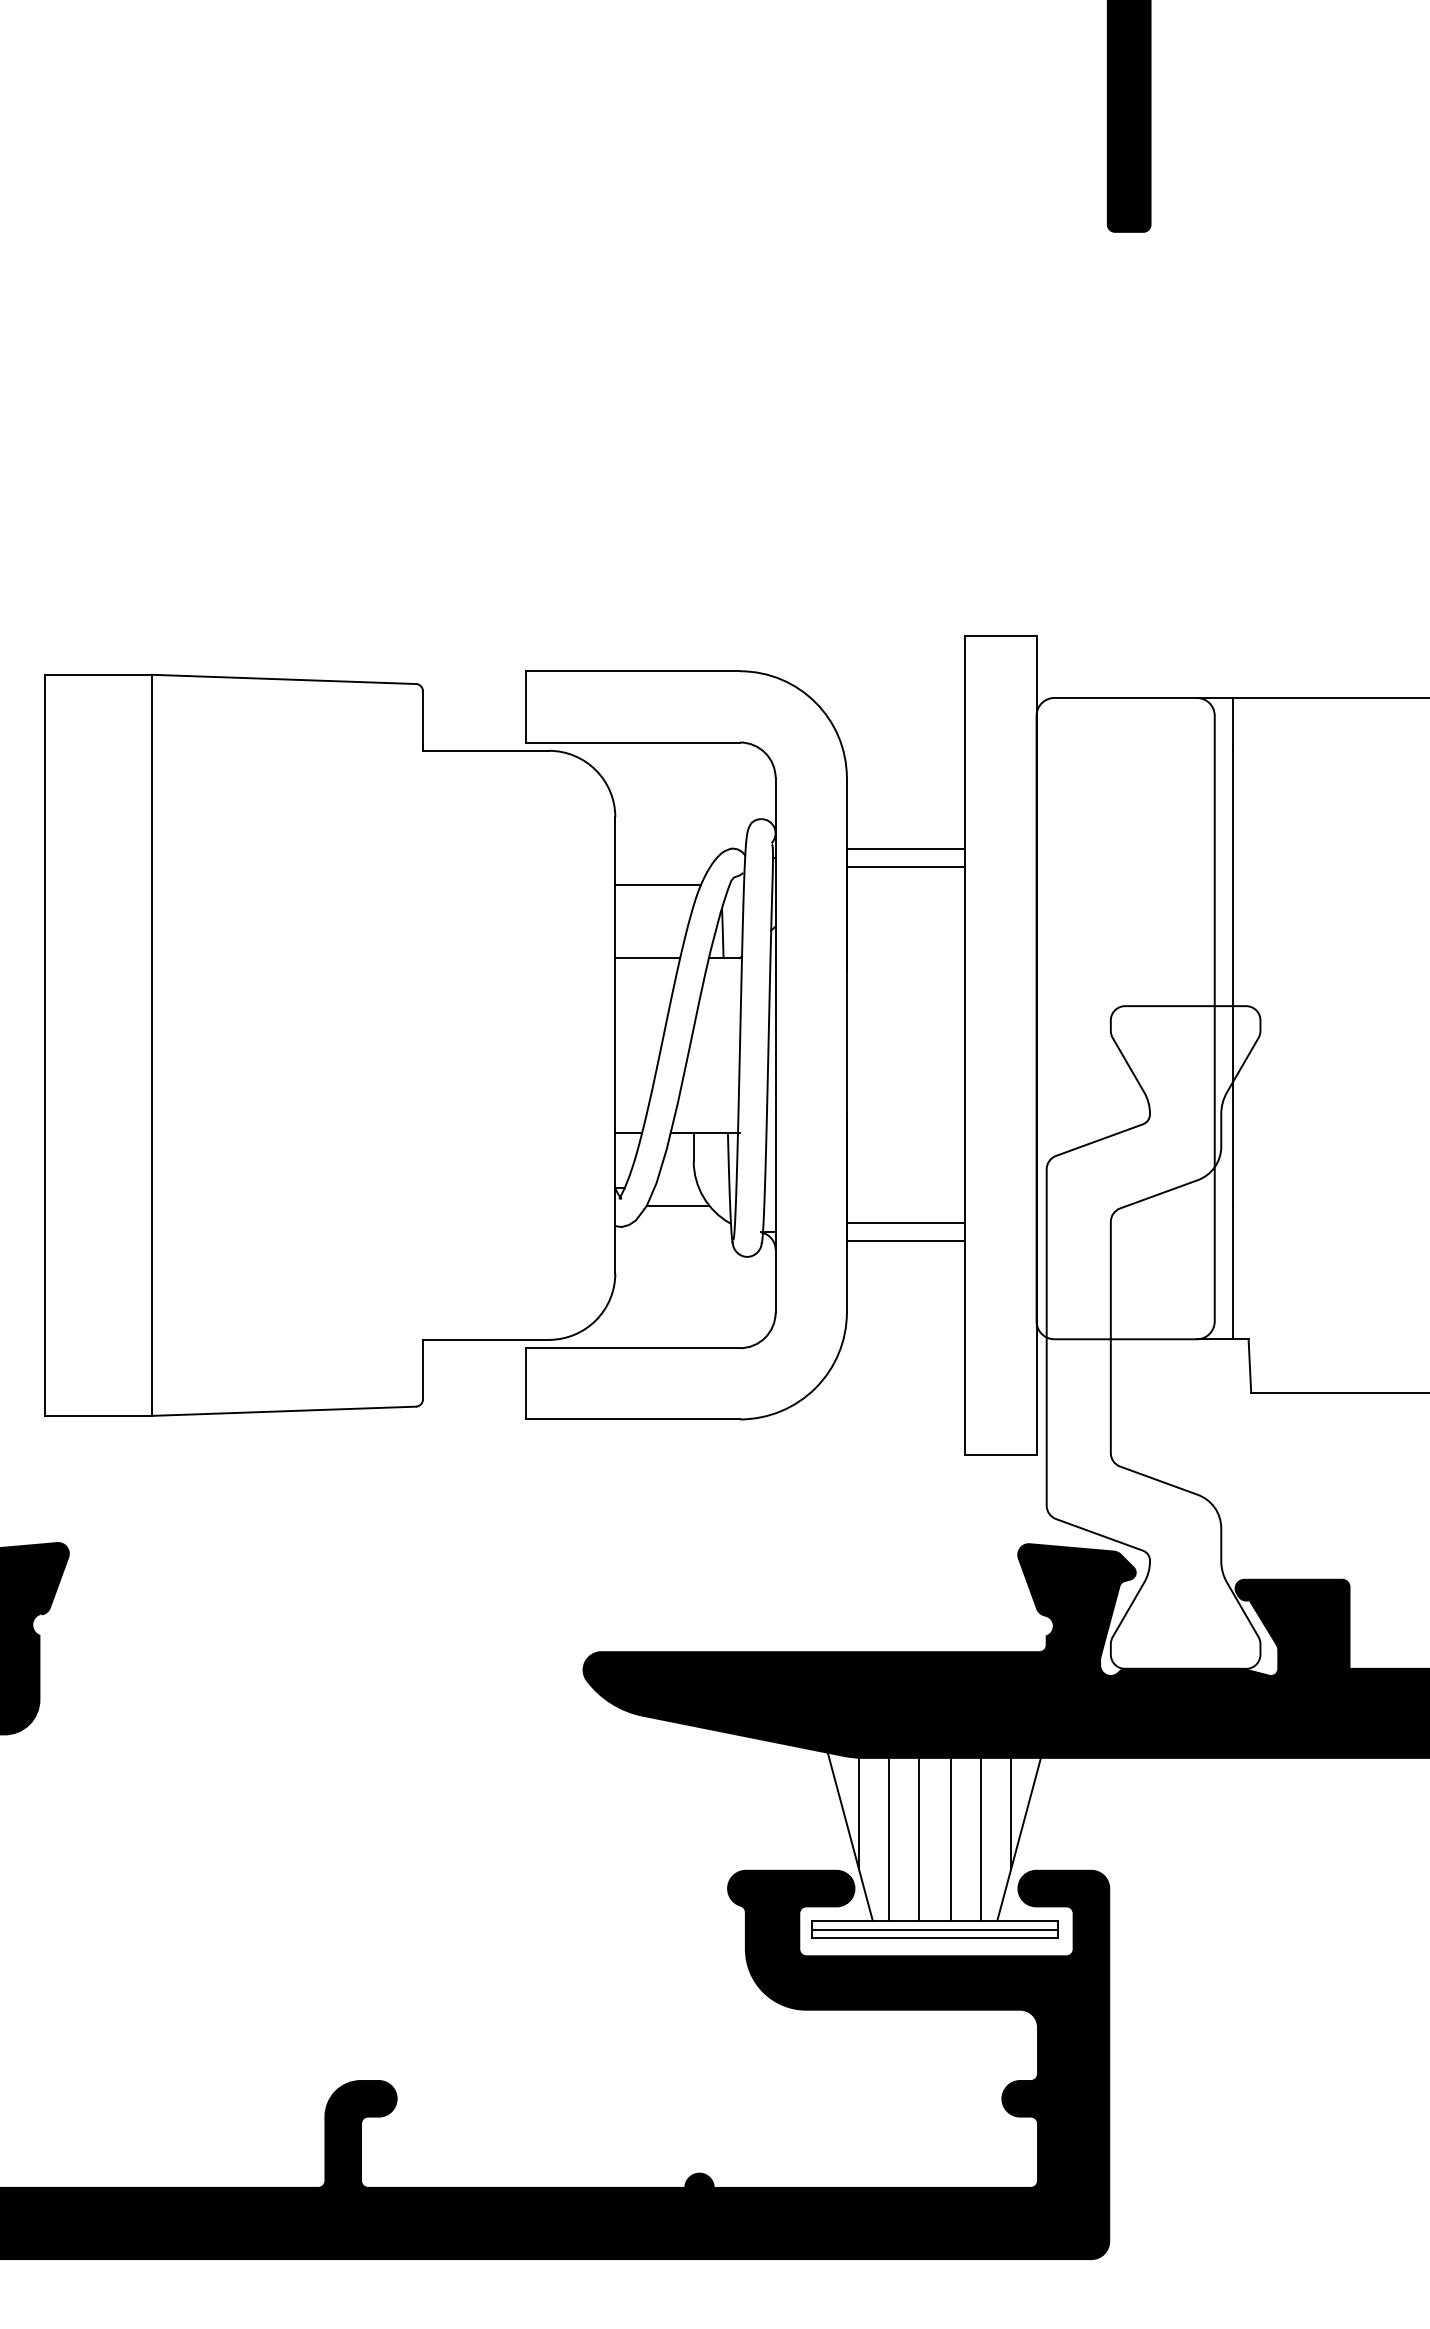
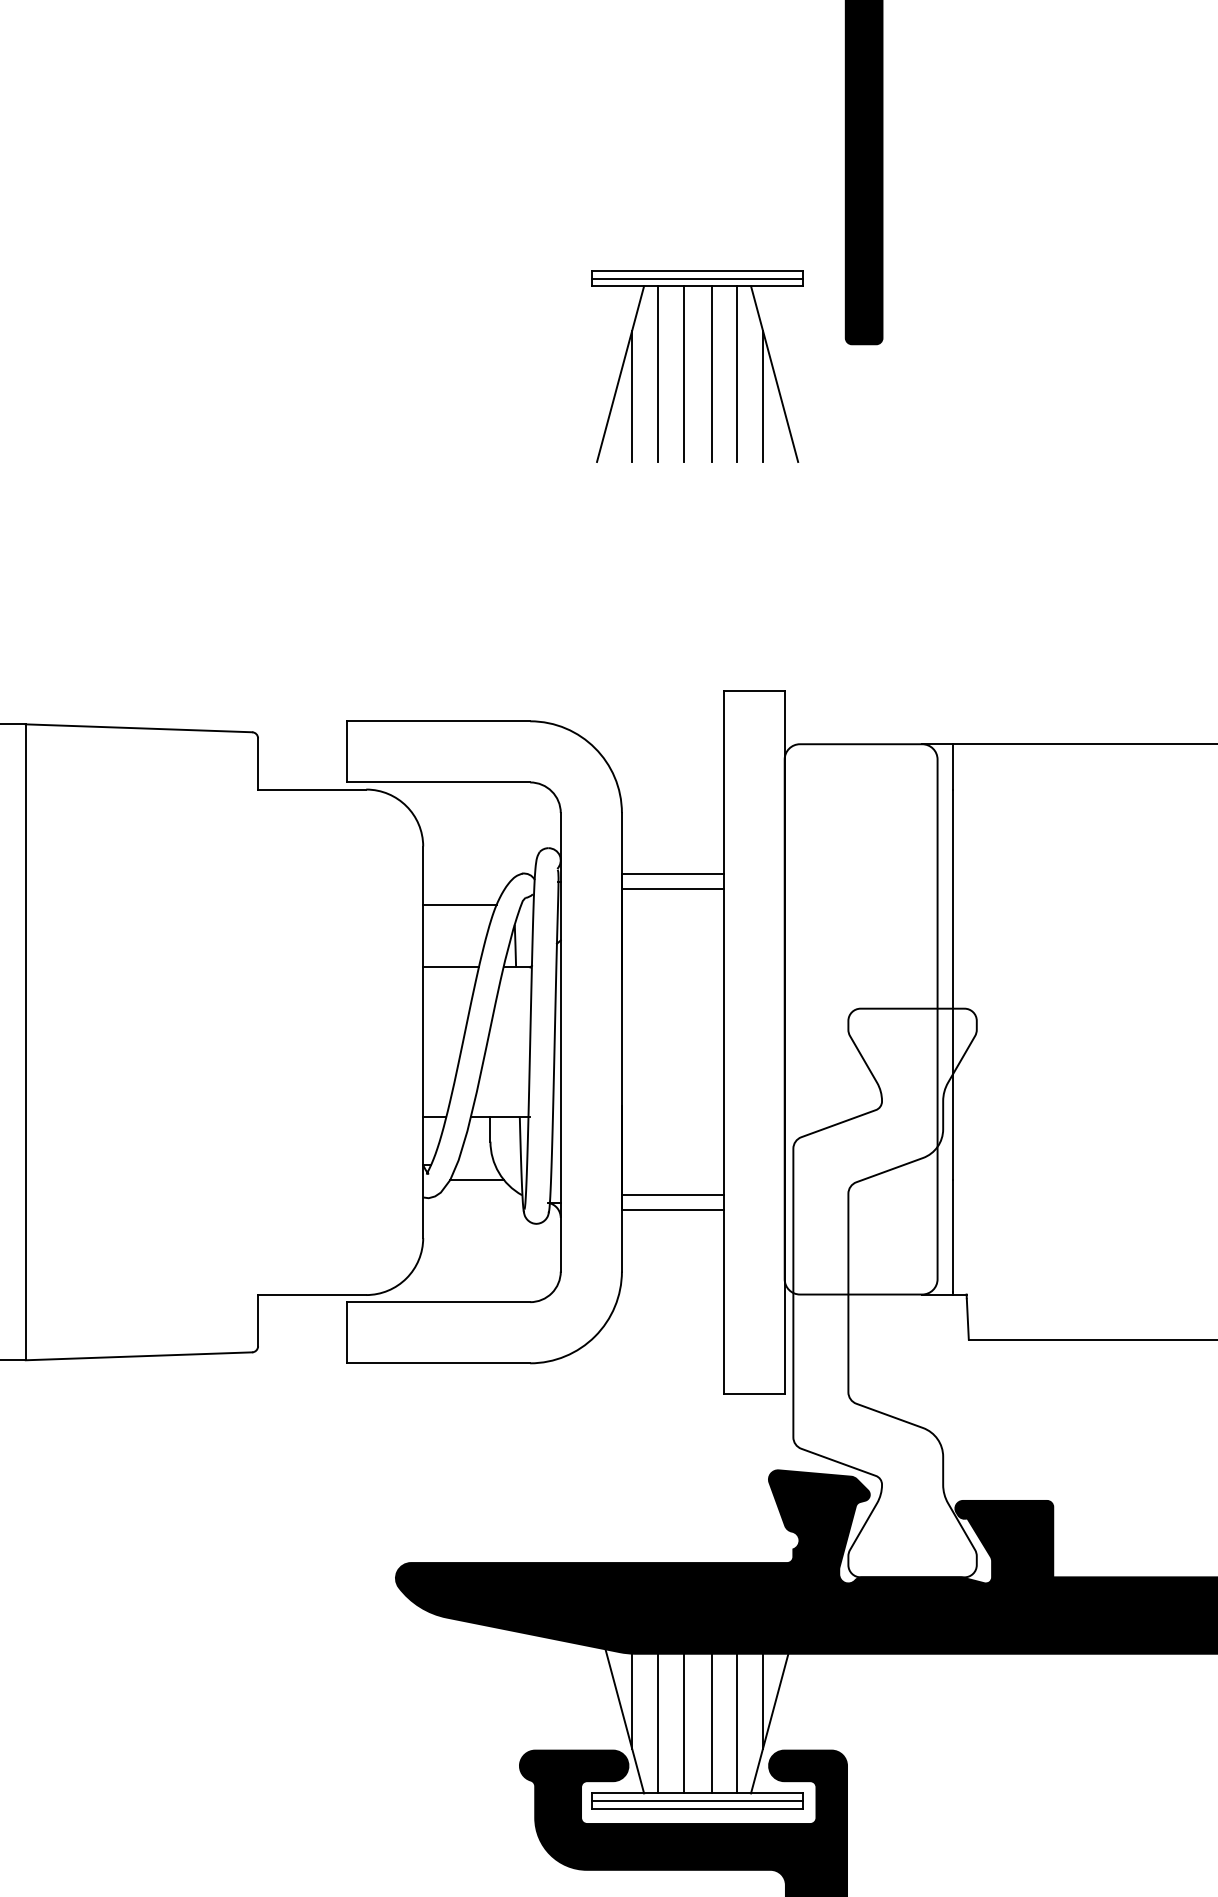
part: (919, 257) -> (684, 366), added

